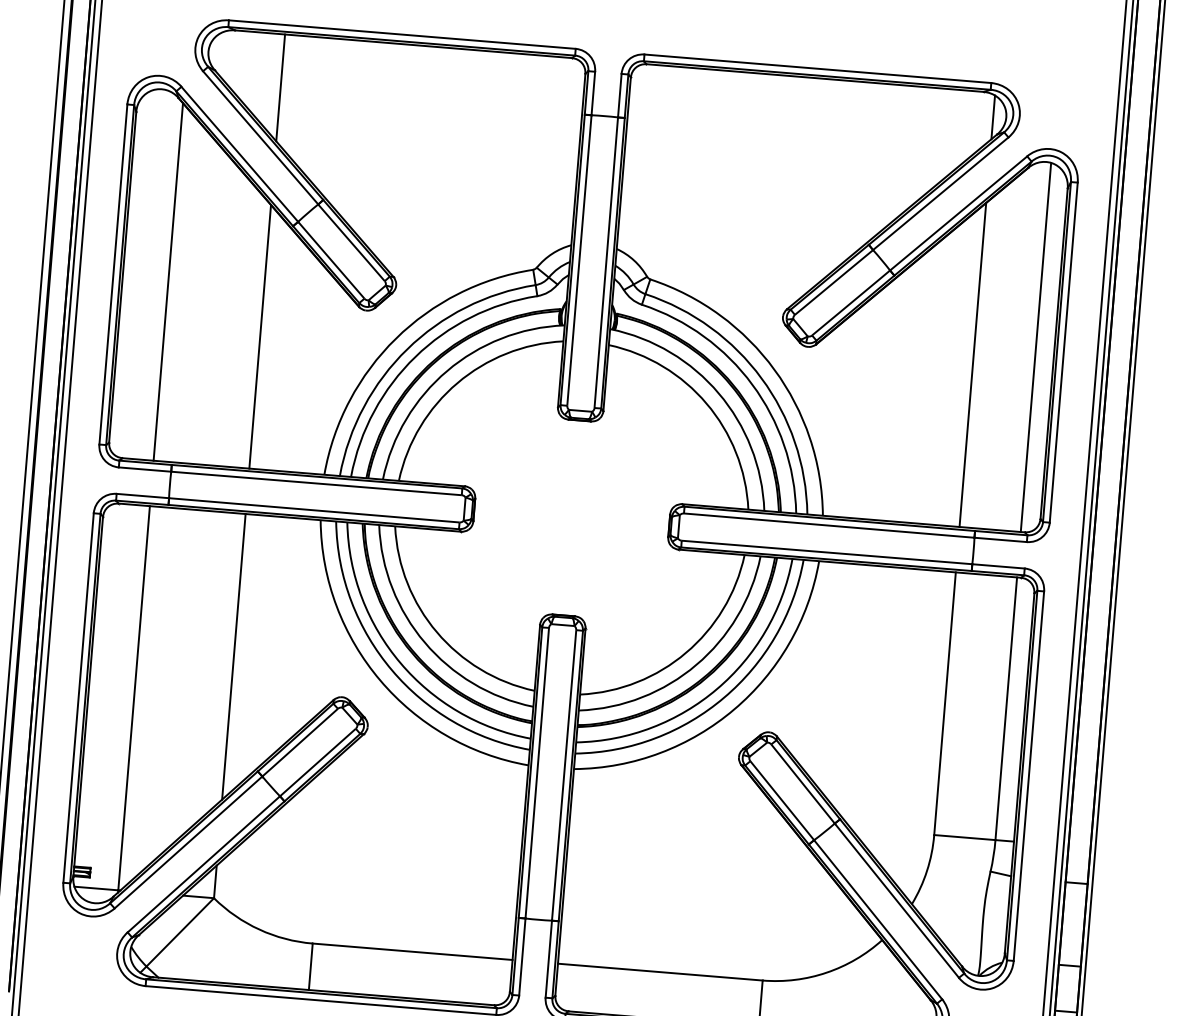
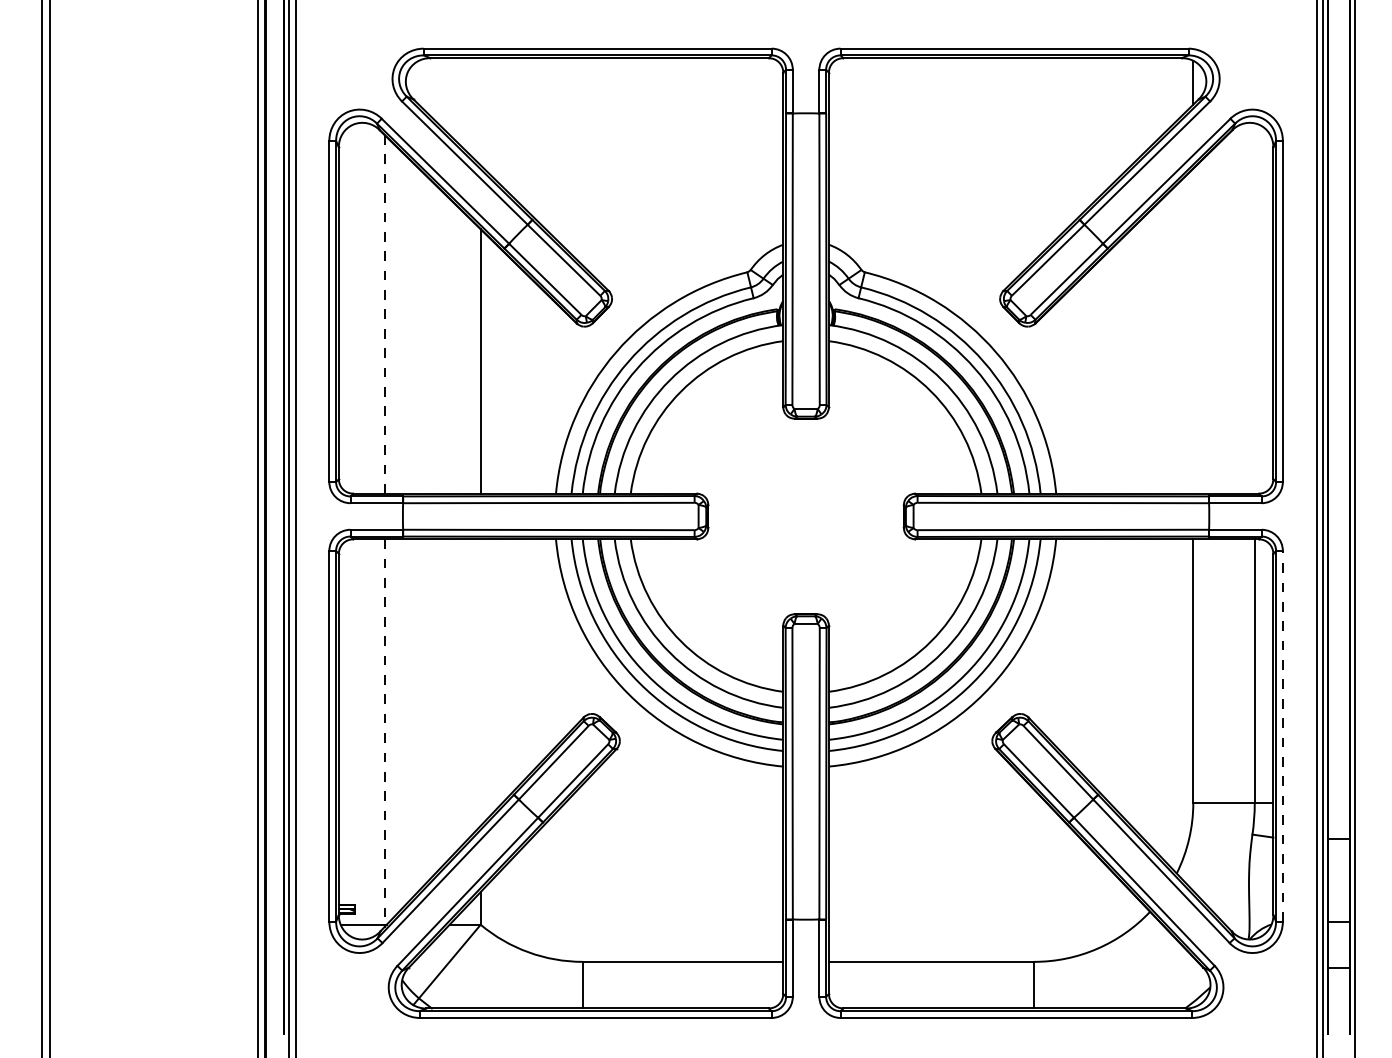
line: (280, 87) -> (480, 111), removed
line: (168, 282) -> (384, 314), solid -> dashed
line: (1035, 347) -> (1254, 308), removed
line: (973, 364) -> (1193, 330), removed
line: (233, 656) -> (480, 682), removed
line: (133, 698) -> (384, 732), solid -> dashed
line: (1028, 775) -> (1282, 735), solid -> dashed

